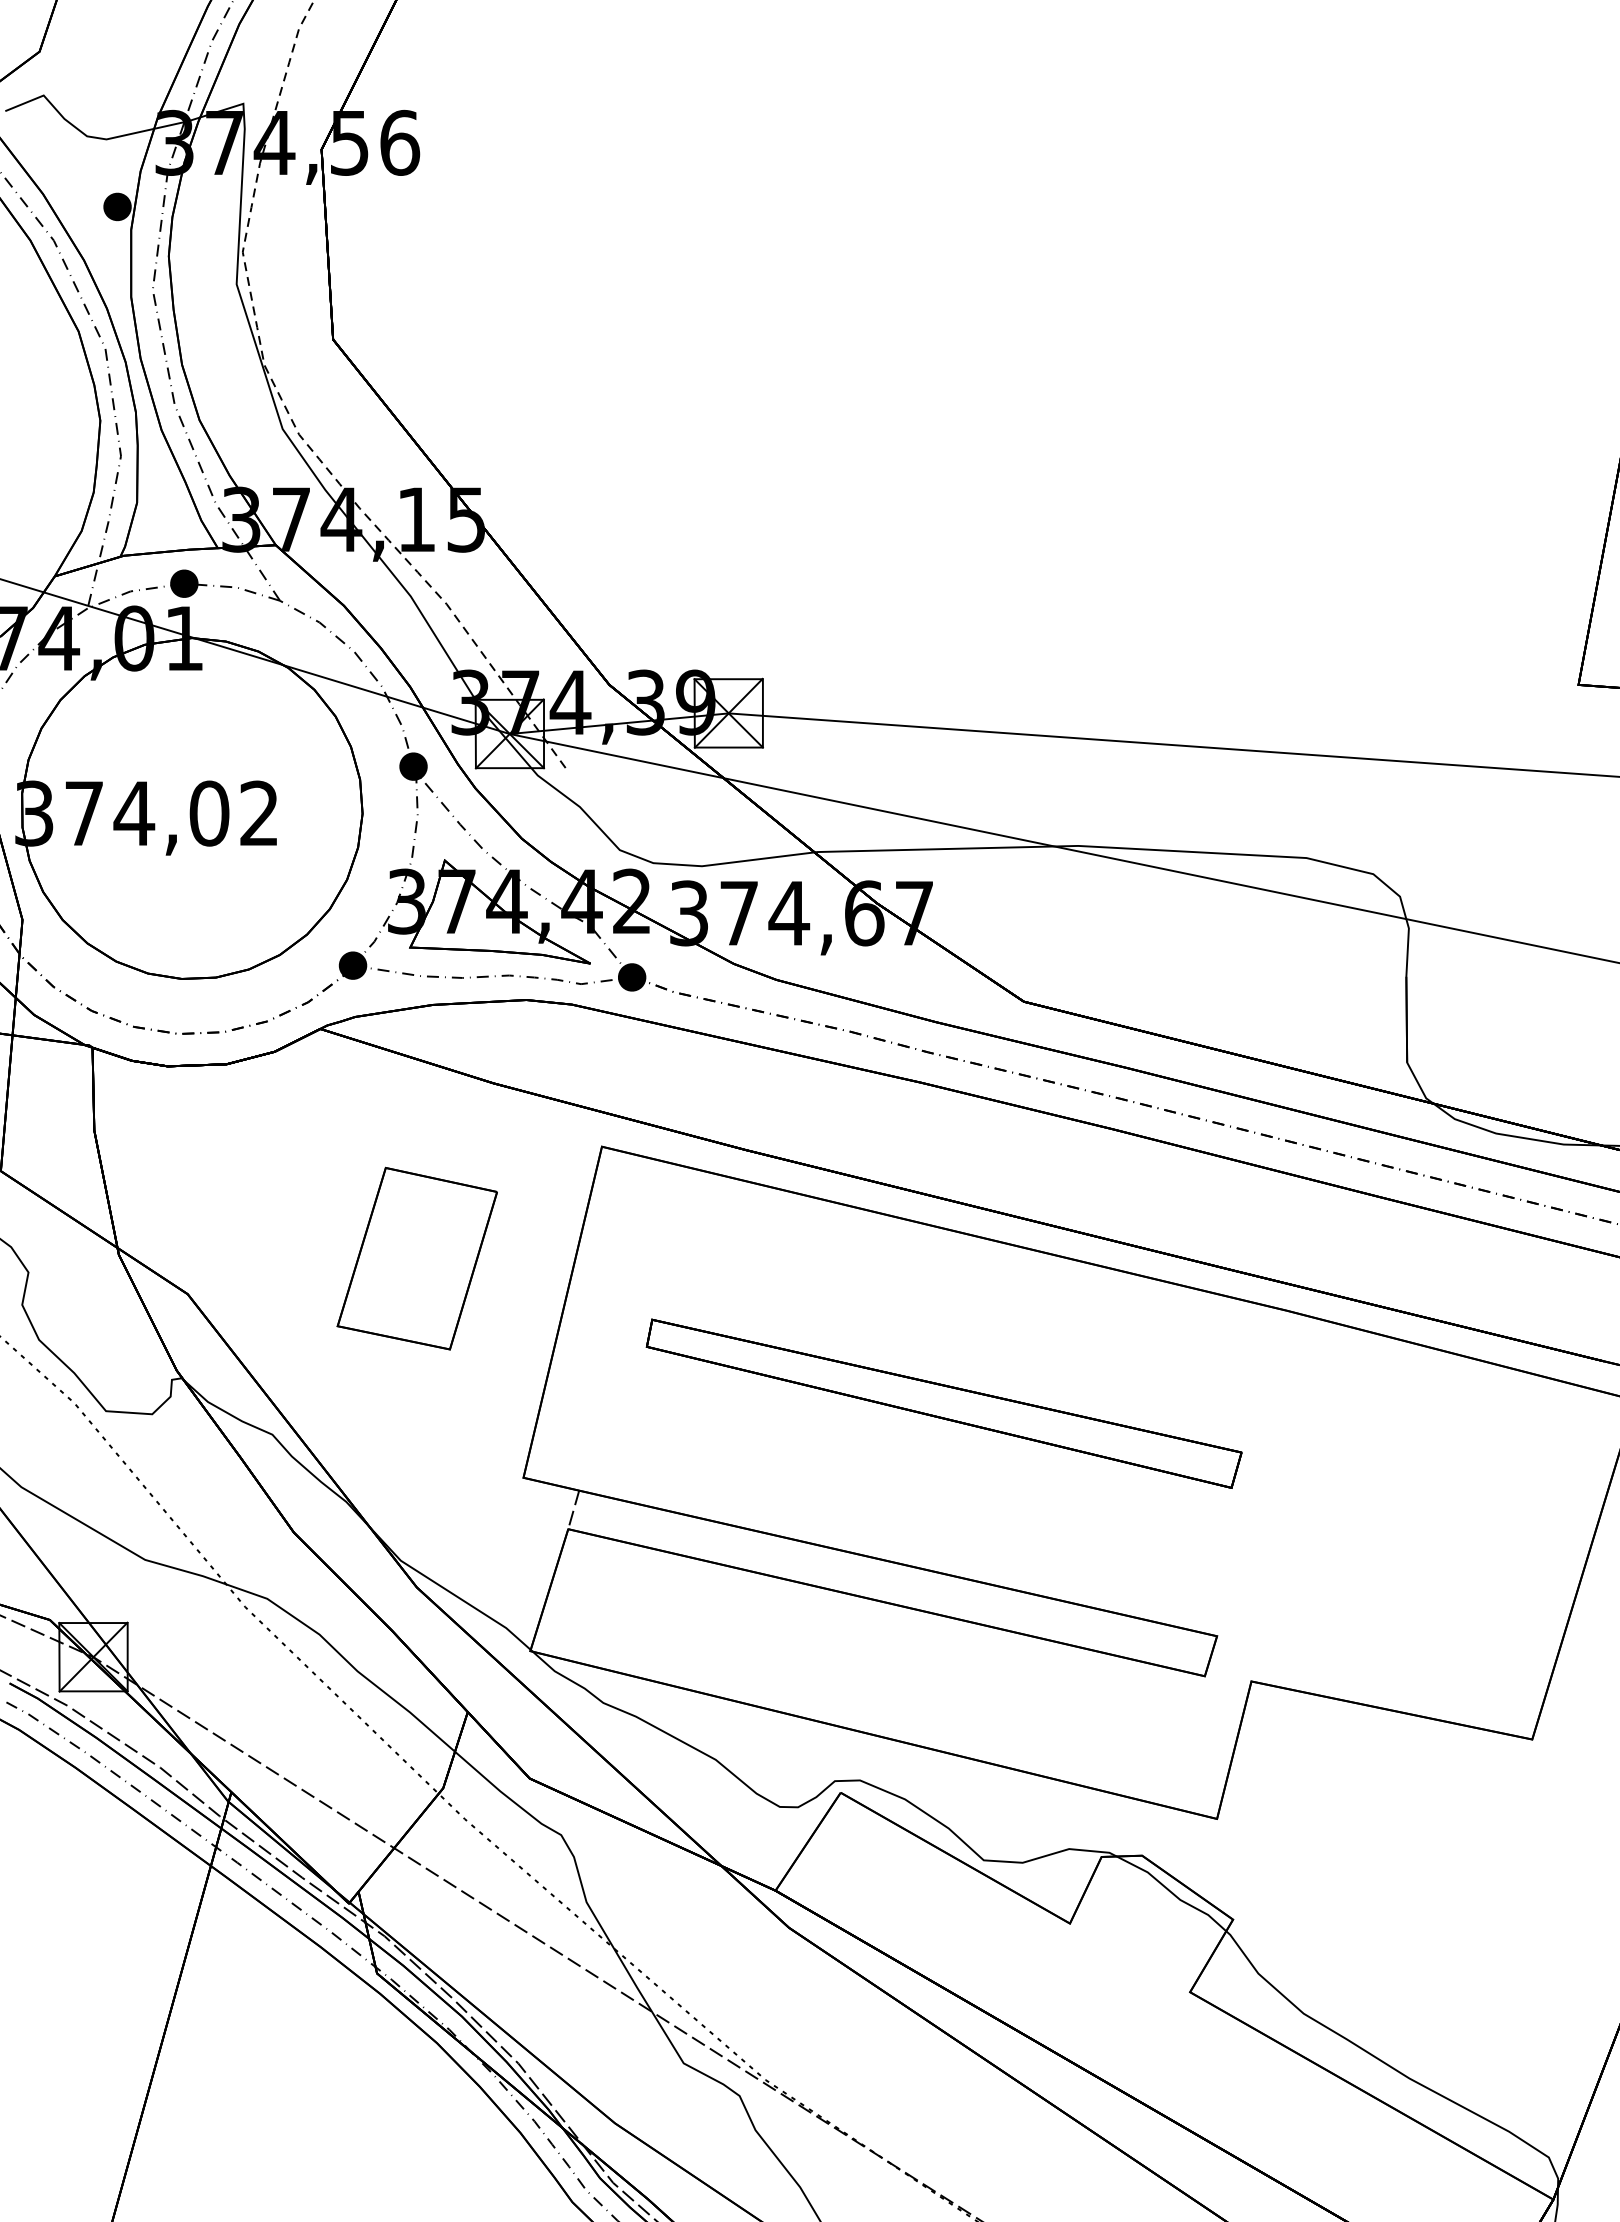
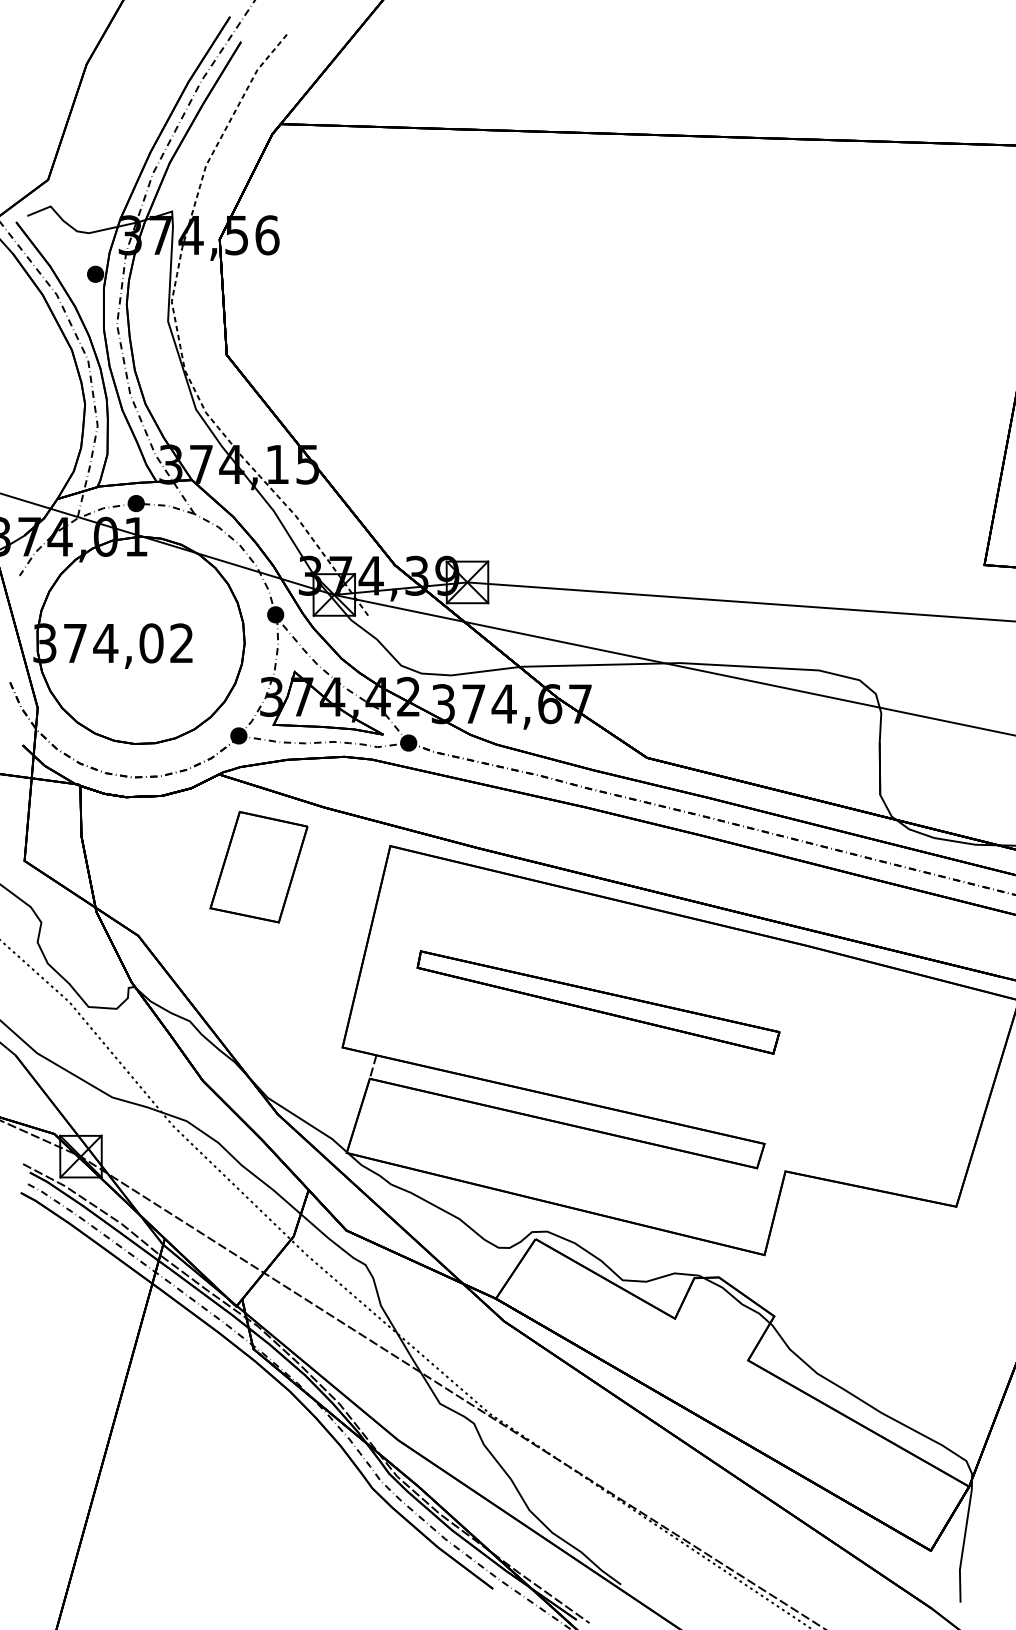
part: (416, 1259) -> (258, 867), moved

